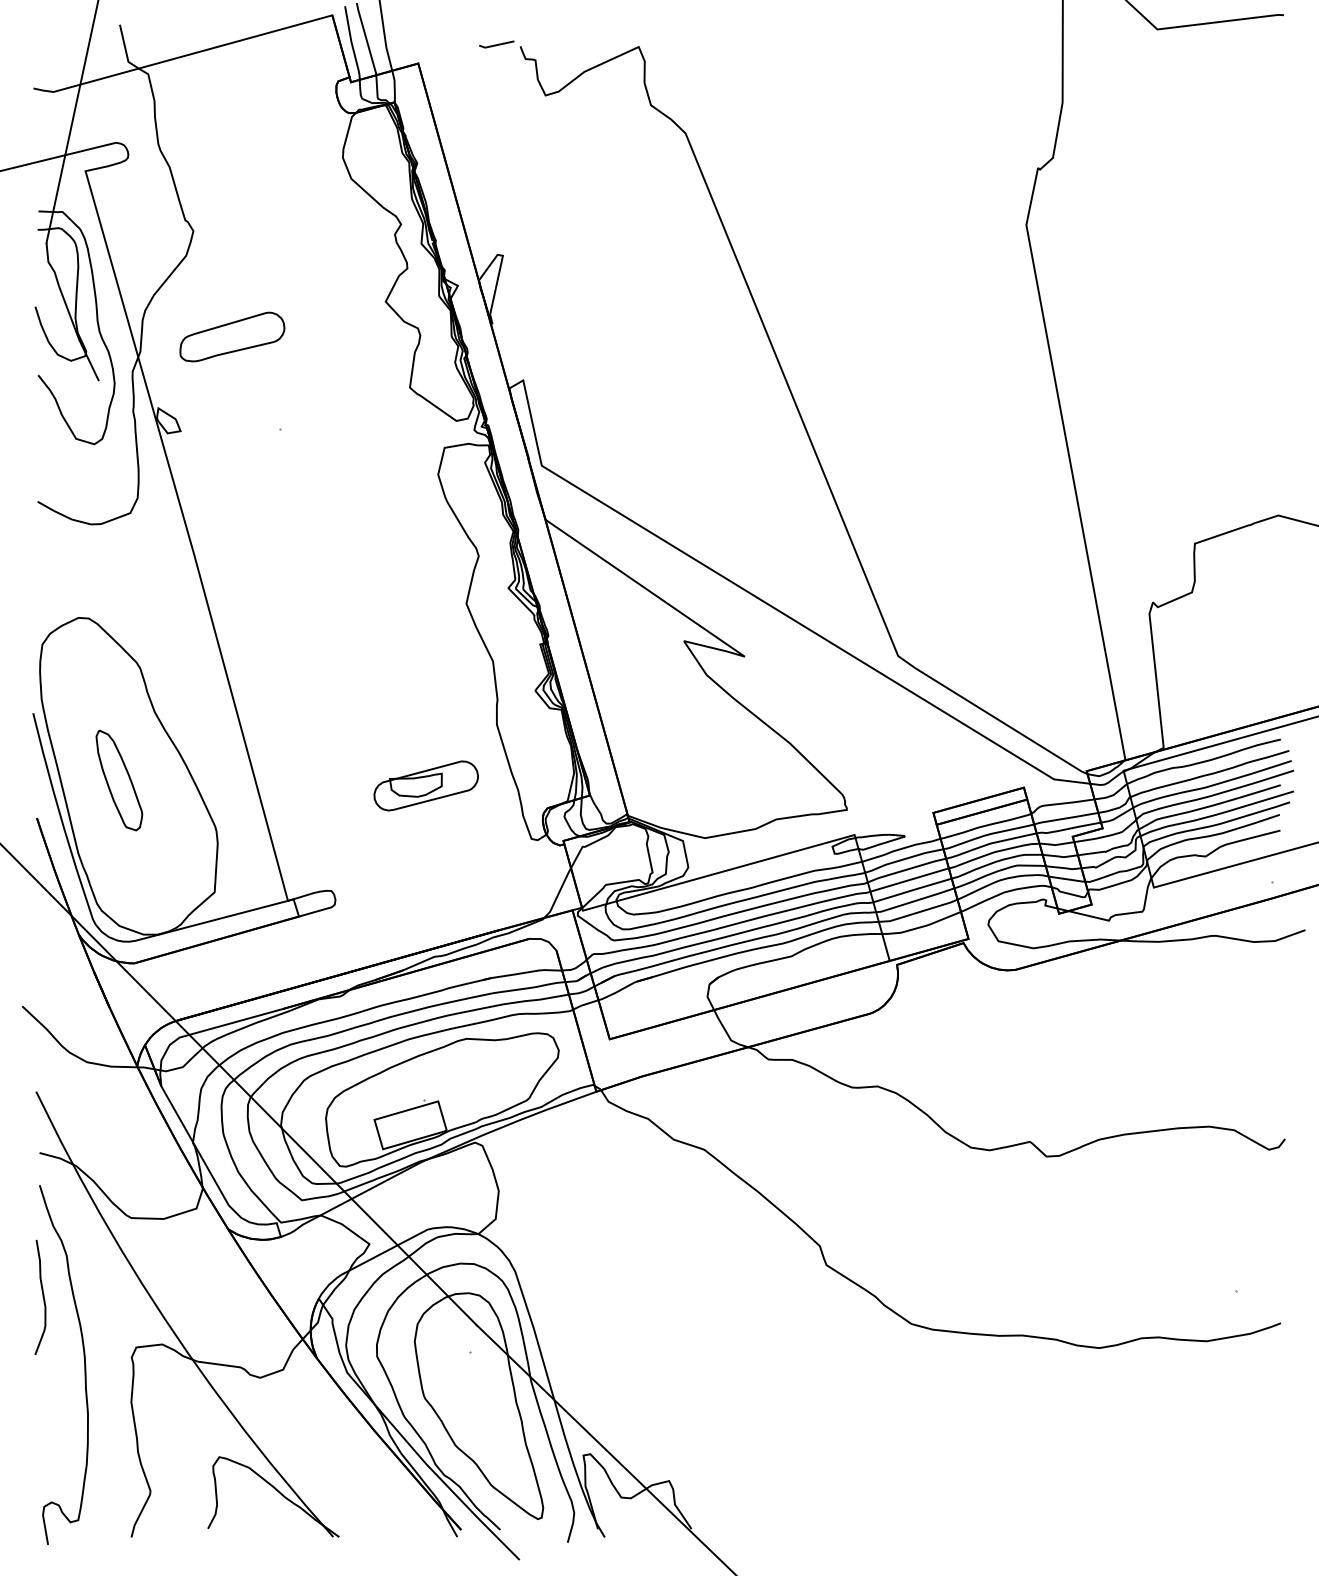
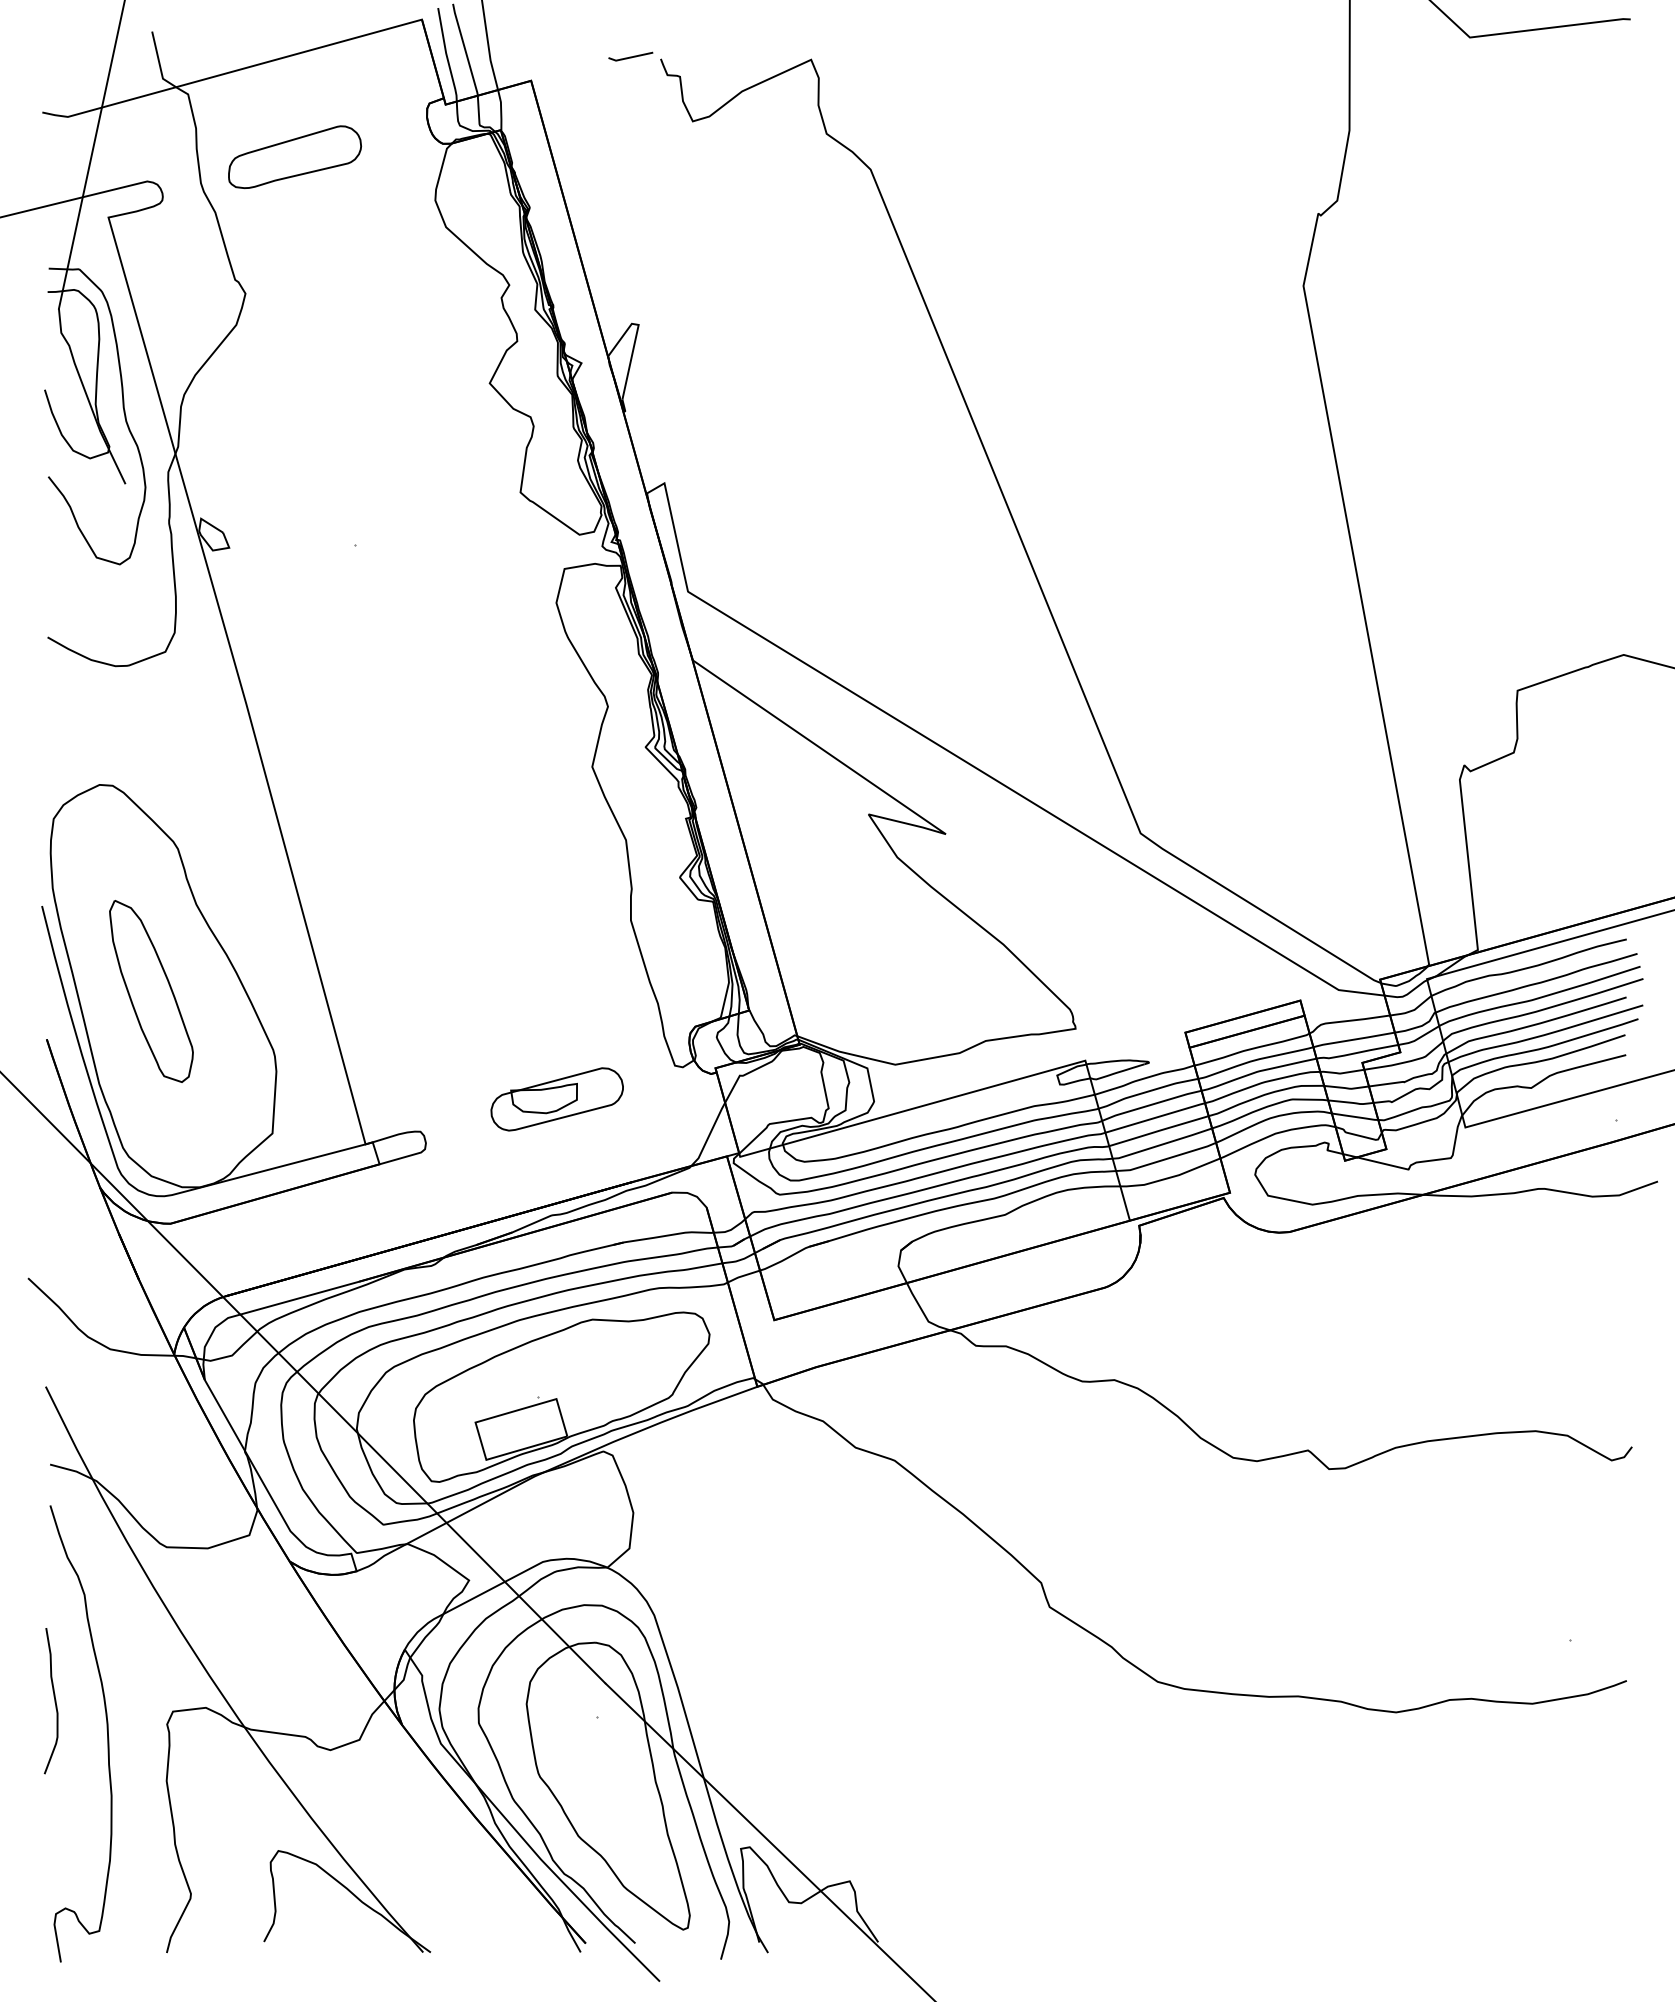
part: (231, 337) -> (294, 157), moved
part: (119, 780) -> (151, 991), size x1.43
part: (425, 786) -> (556, 1099), moved
curve: (43, 1297) -> (54, 1701), moved

